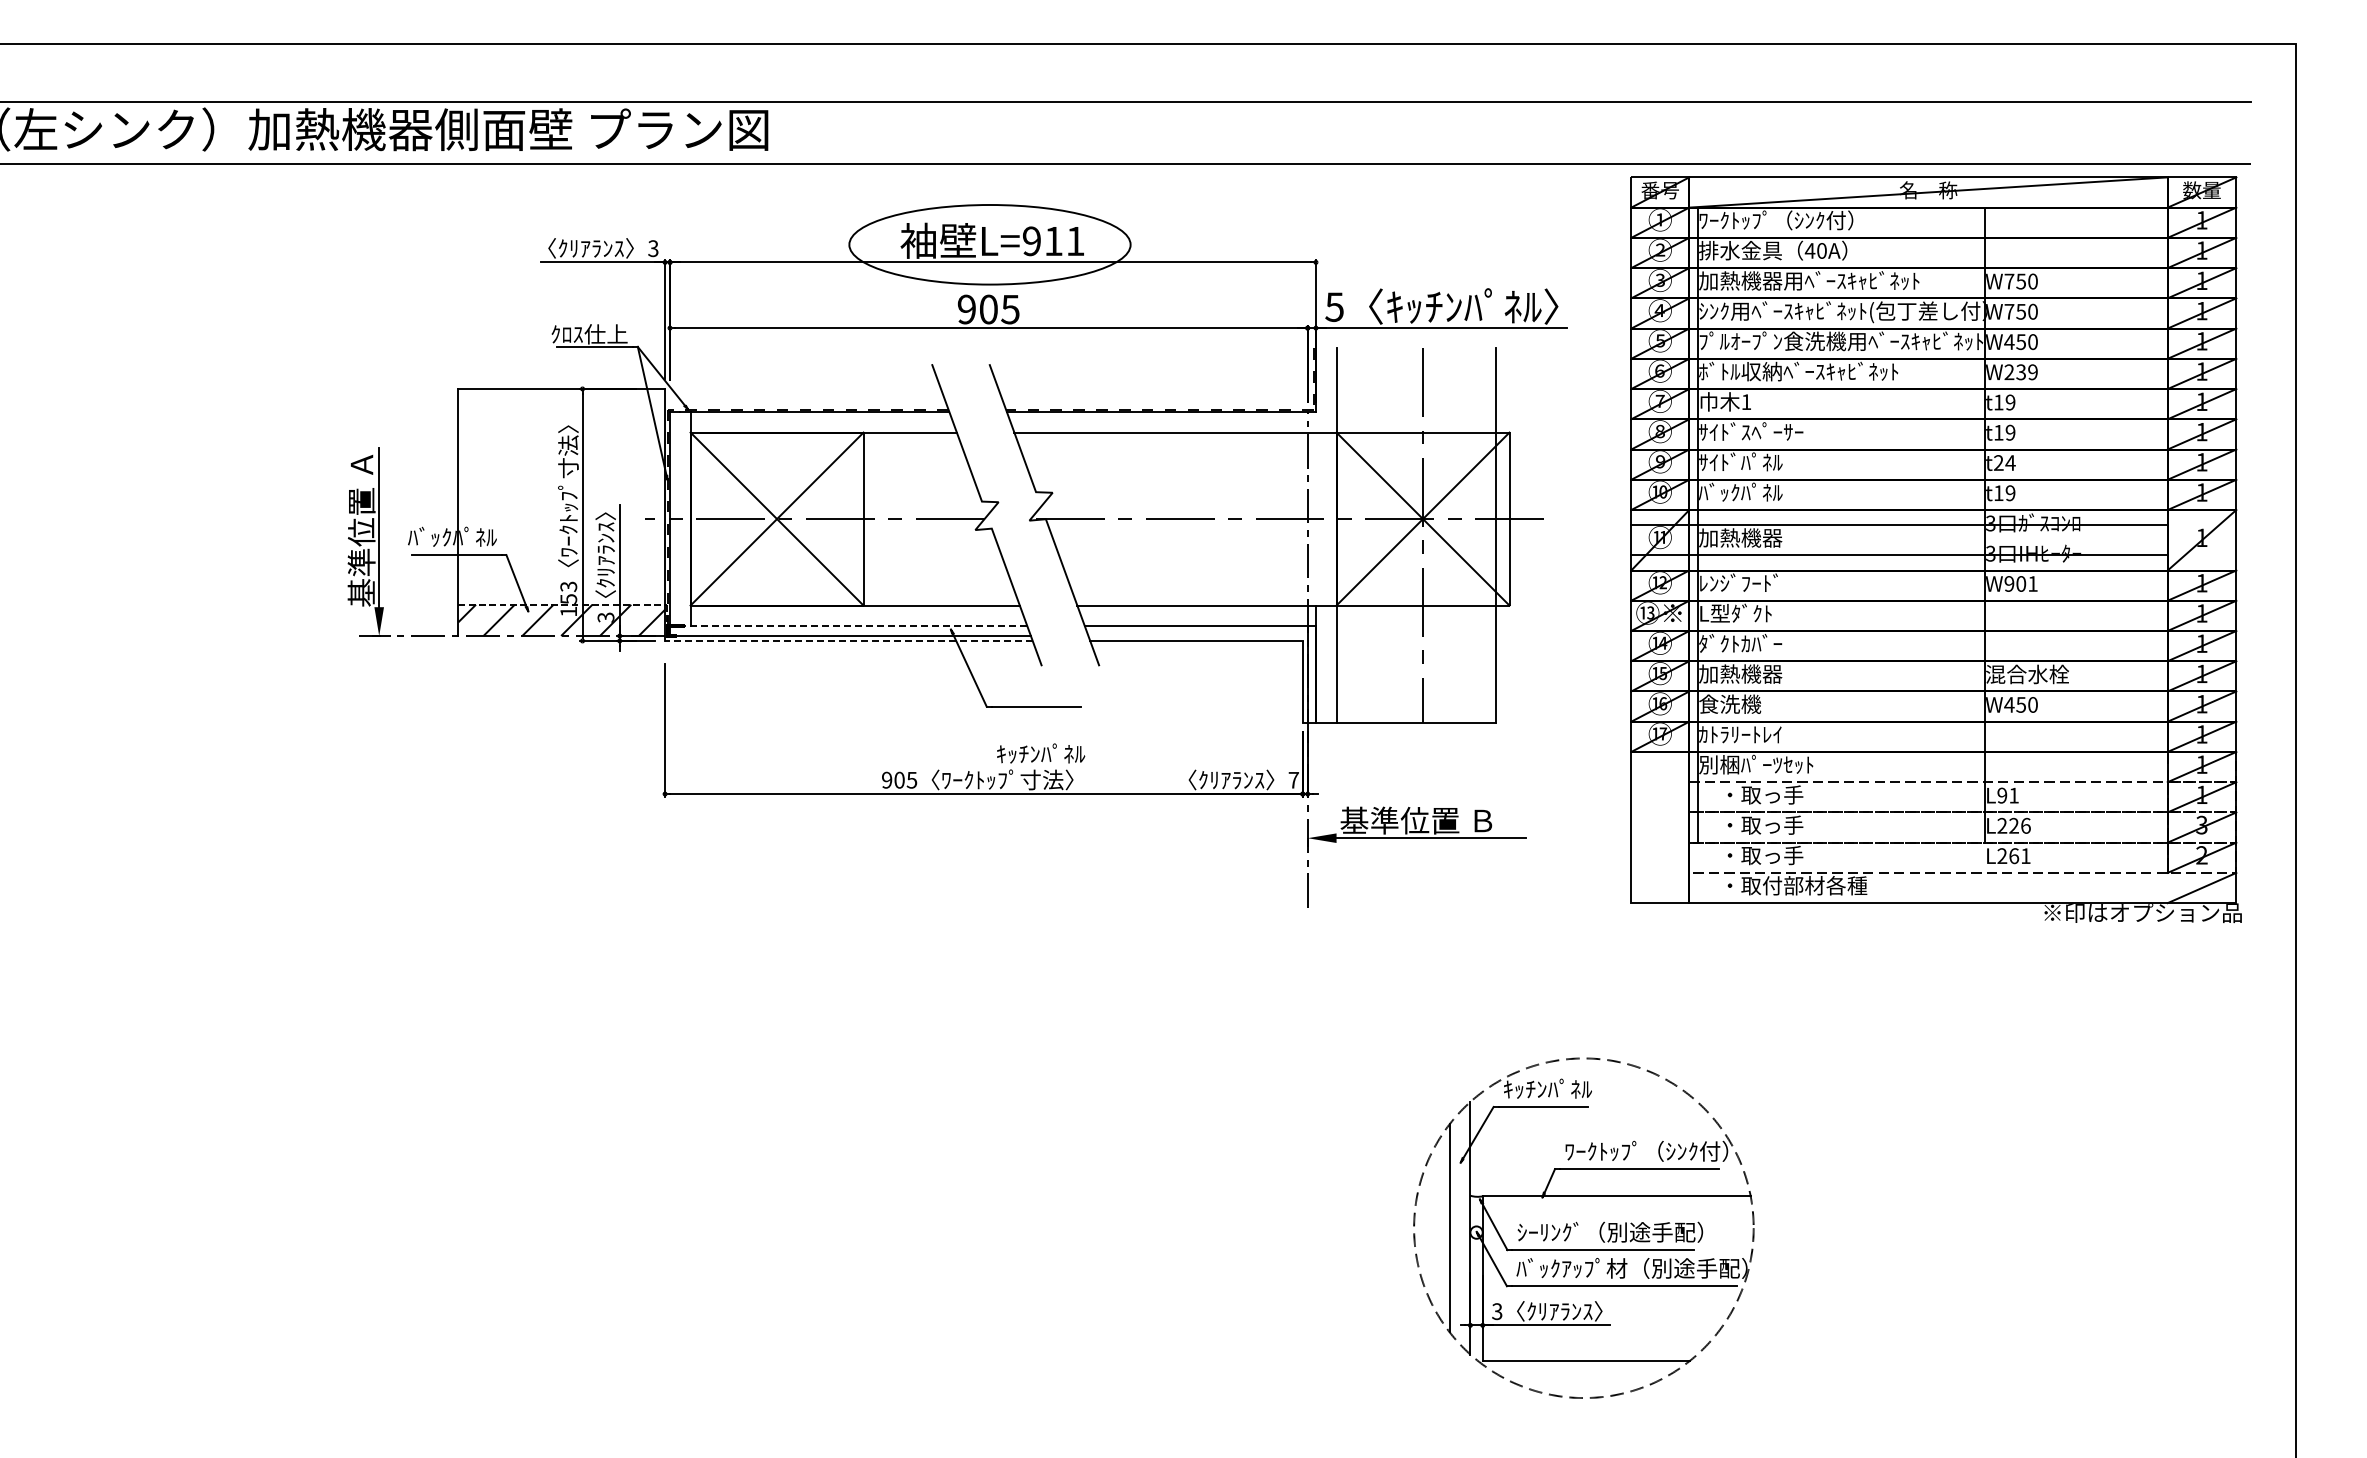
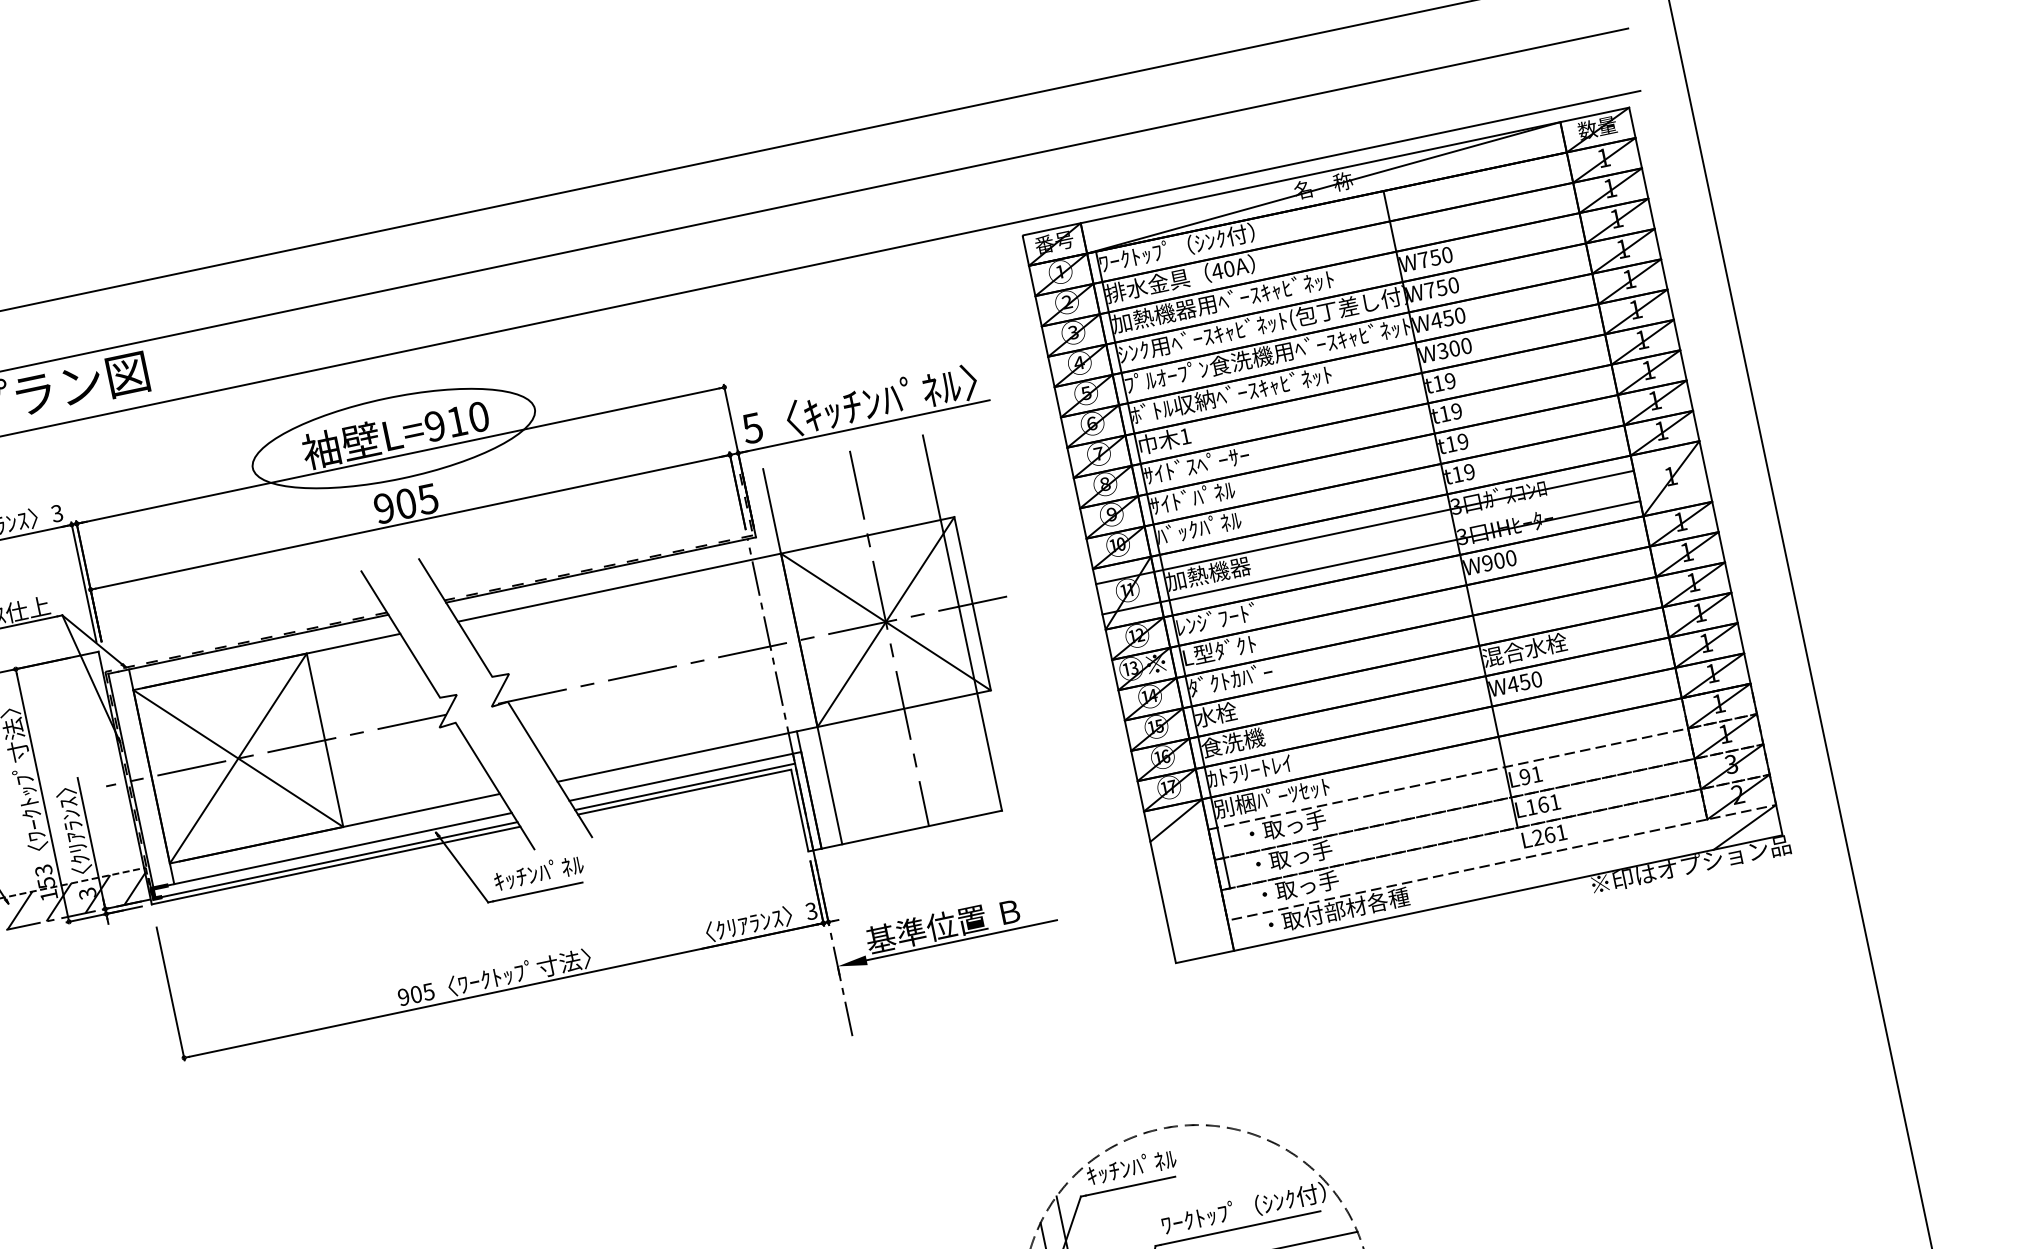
text: (1075, 241) -> (478, 417), L=911 -> L=910
text: (2020, 372) -> (1454, 348), W239 -> W300
text: (2004, 462) -> (1456, 442), t24 -> t19
text: (2032, 583) -> (1510, 557), W901 -> W900
line: (848, 626) -> (332, 851), dashed -> solid
line: (1197, 636) -> (684, 787), added
line: (848, 640) -> (335, 865), dashed -> solid
text: (1740, 673) -> (1236, 709), 加熱機器 -> 水栓
text: (1041, 753) -> (539, 872), moved
line: (1660, 766) -> (1176, 819), added
text: (1293, 779) -> (811, 910), 7 -> 3
text: (2013, 825) -> (1542, 804), L226 -> L161

